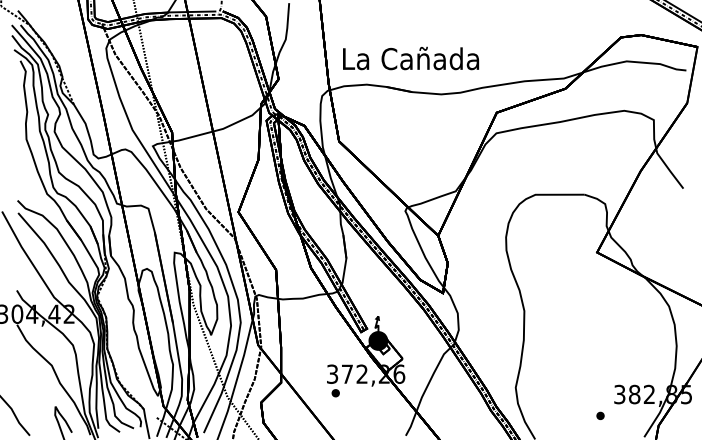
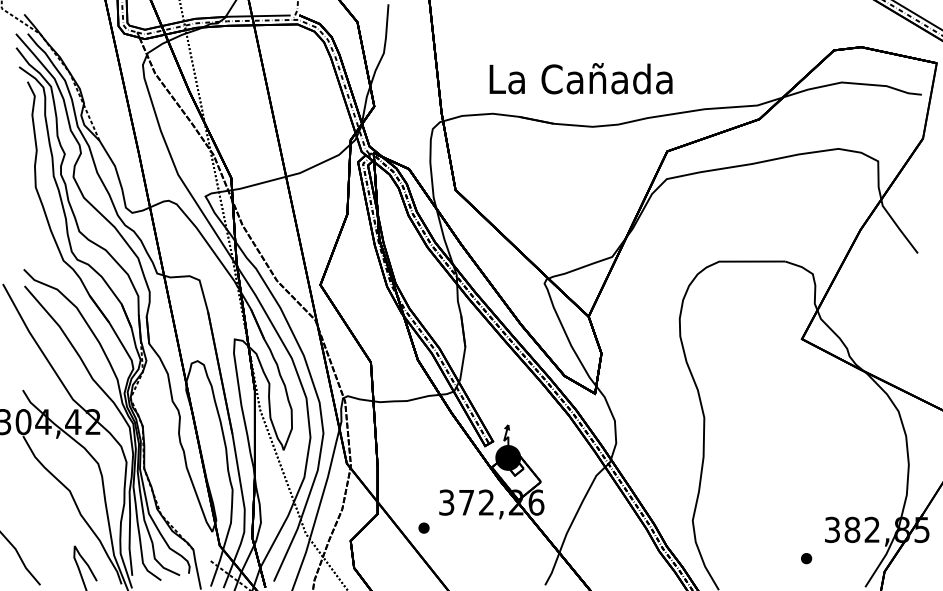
text: (410, 58) -> (580, 78), moved
part: (335, 392) -> (423, 527), moved

